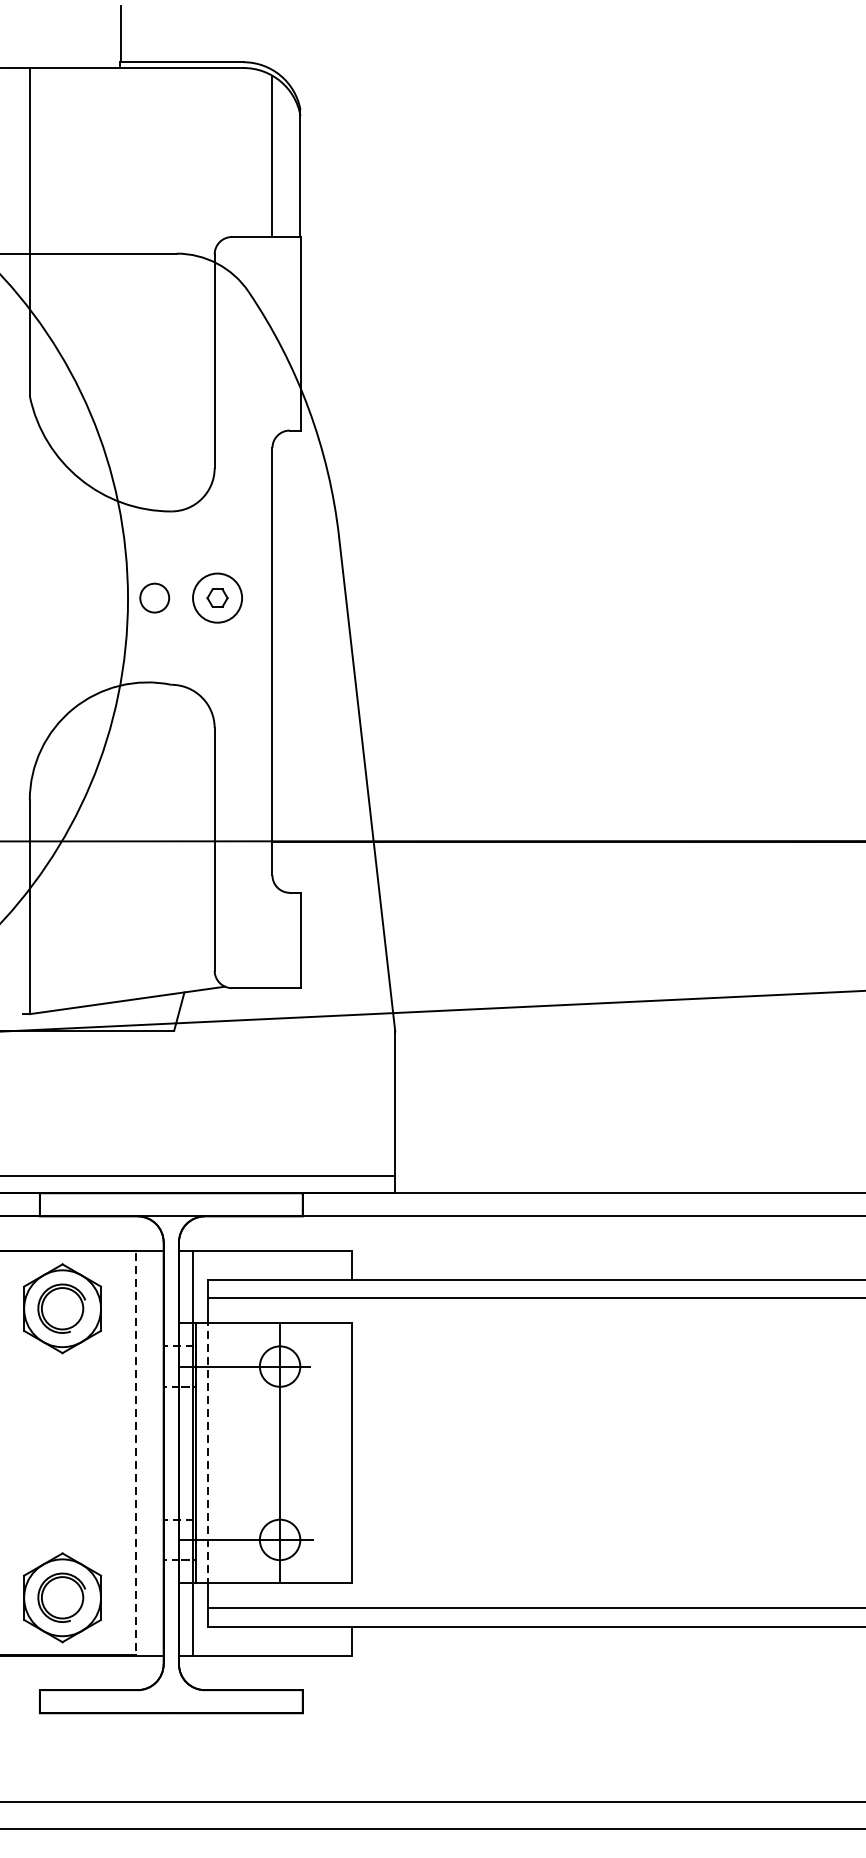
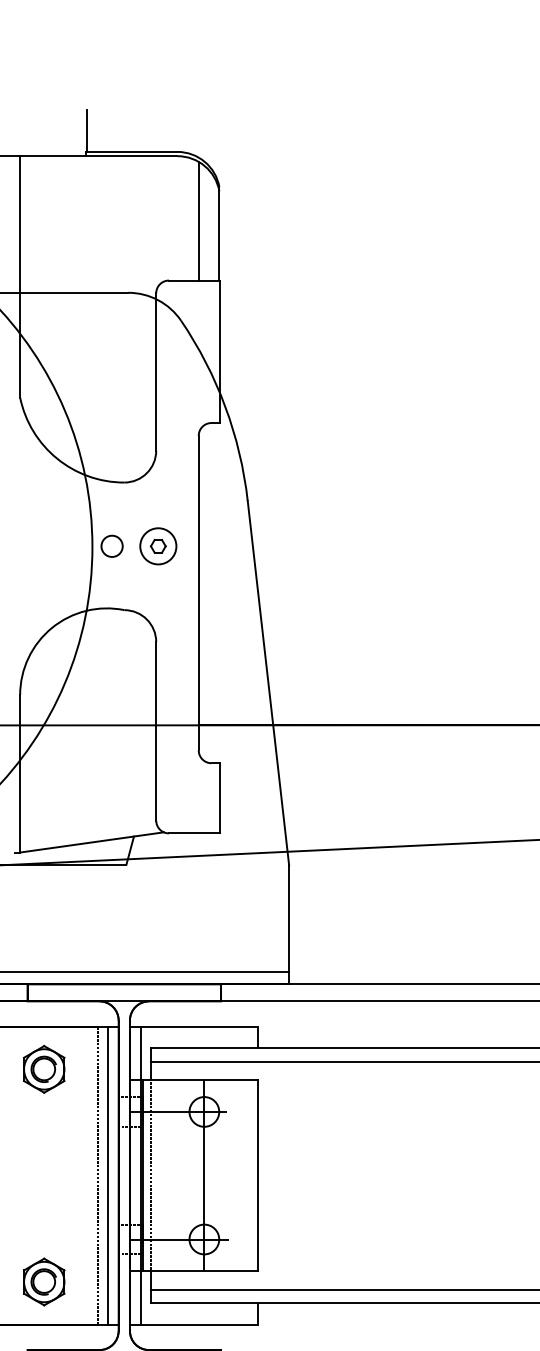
part: (62, 1308) -> (44, 1069), size x0.71
line: (149, 1453) -> (108, 1175), added
part: (62, 1597) -> (44, 1281), size x0.71

